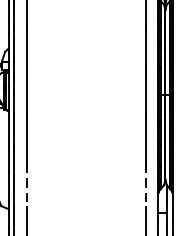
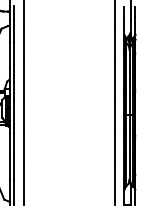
line: (26, 186) -> (23, 184), dashed -> solid
line: (145, 186) -> (114, 184), dashed -> solid

